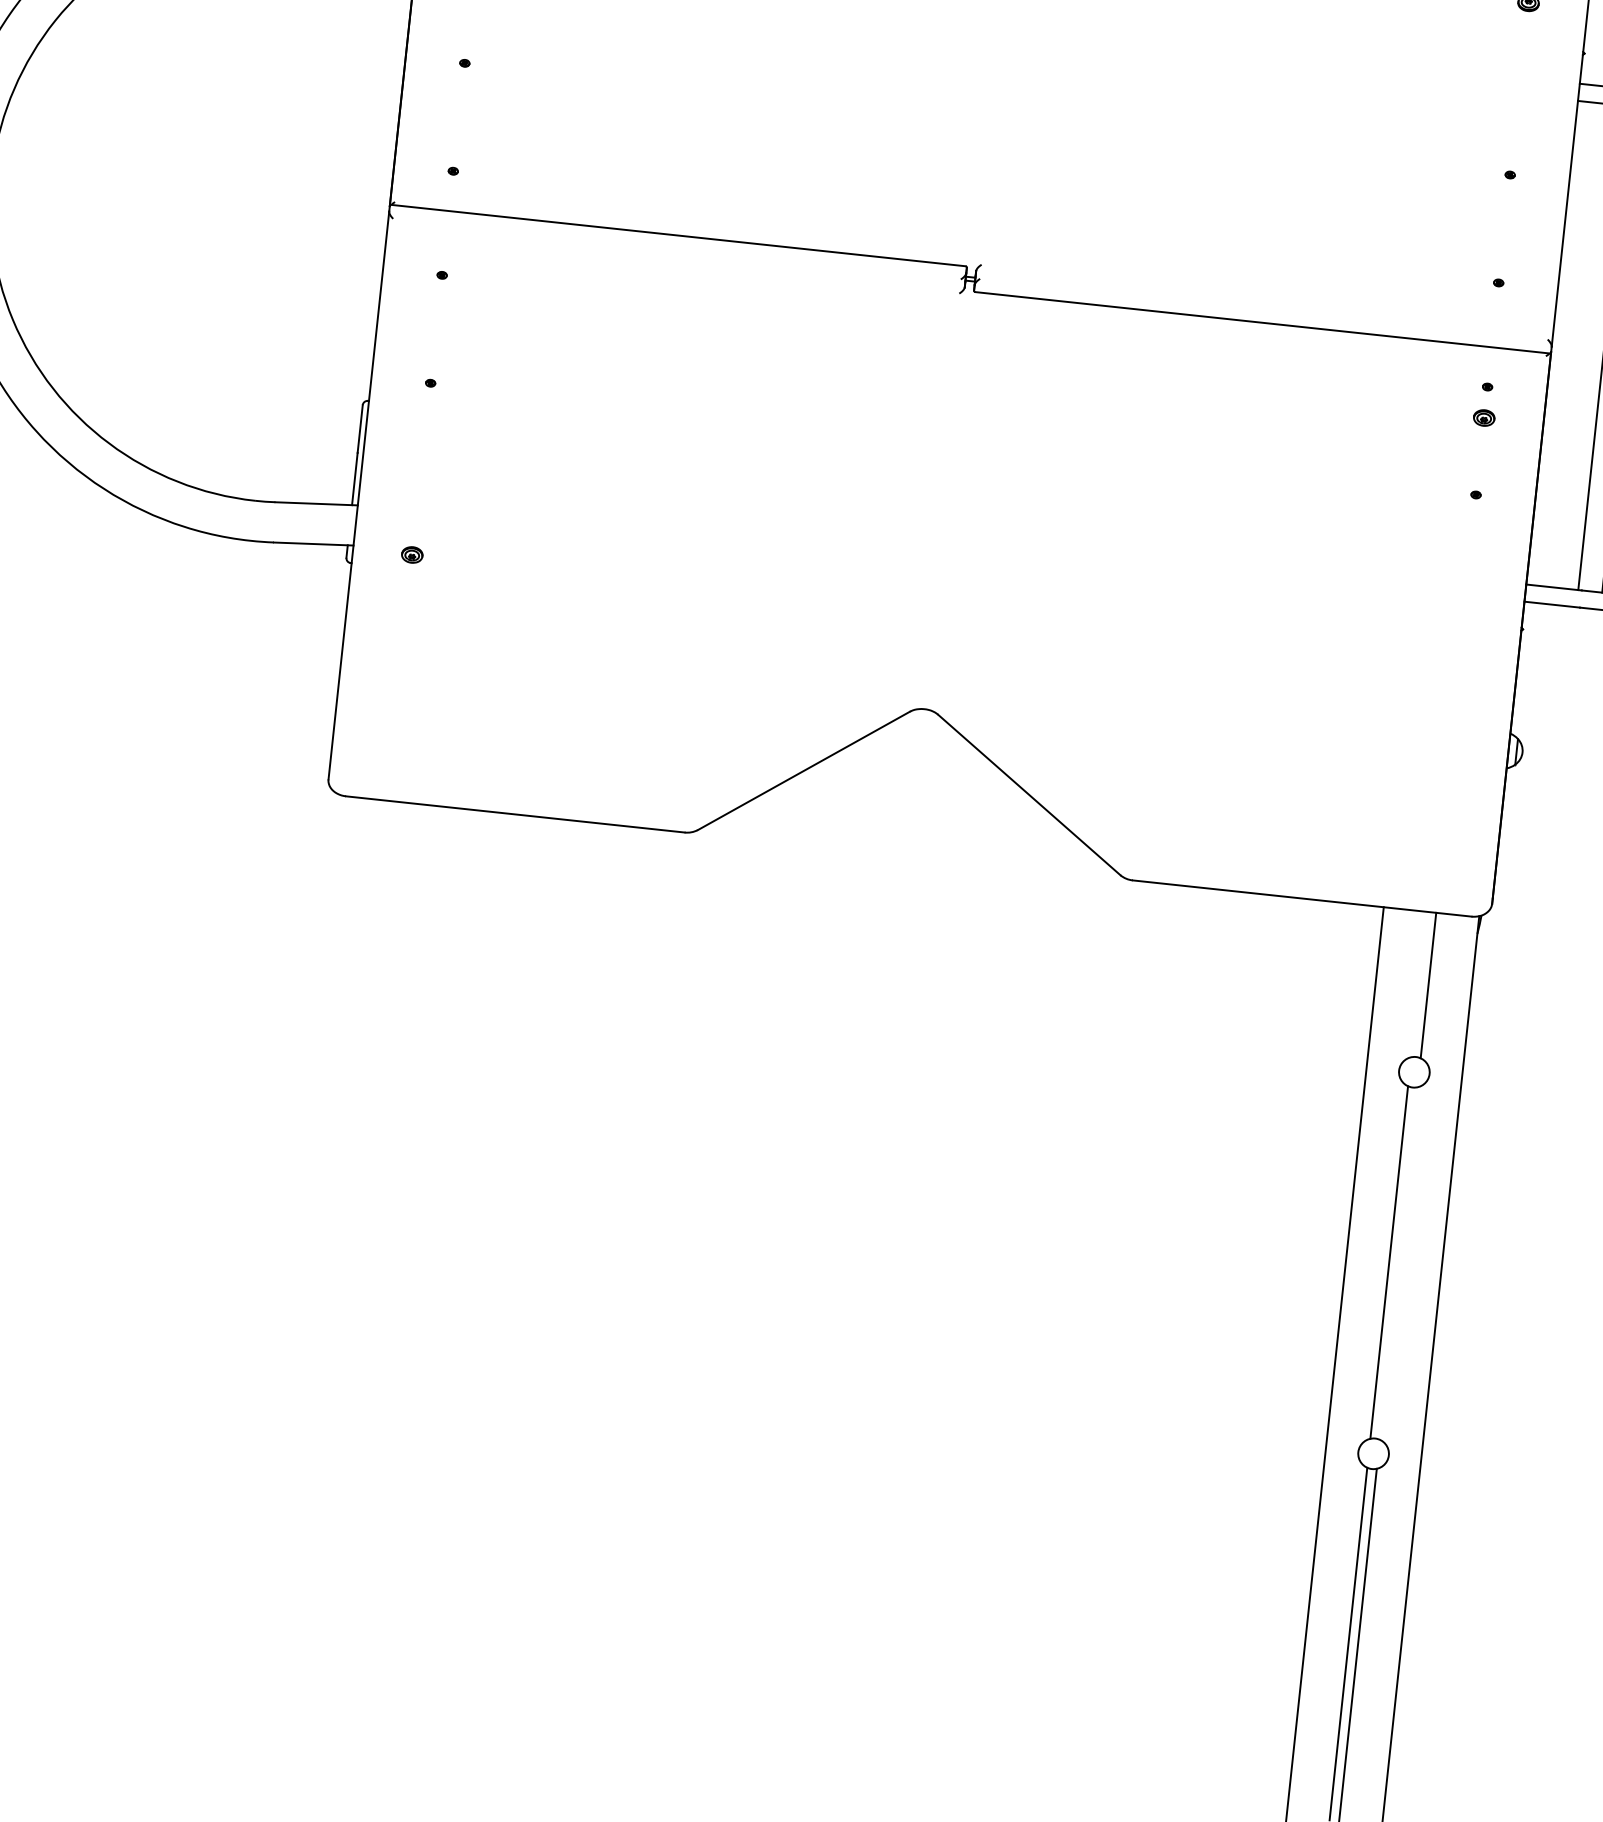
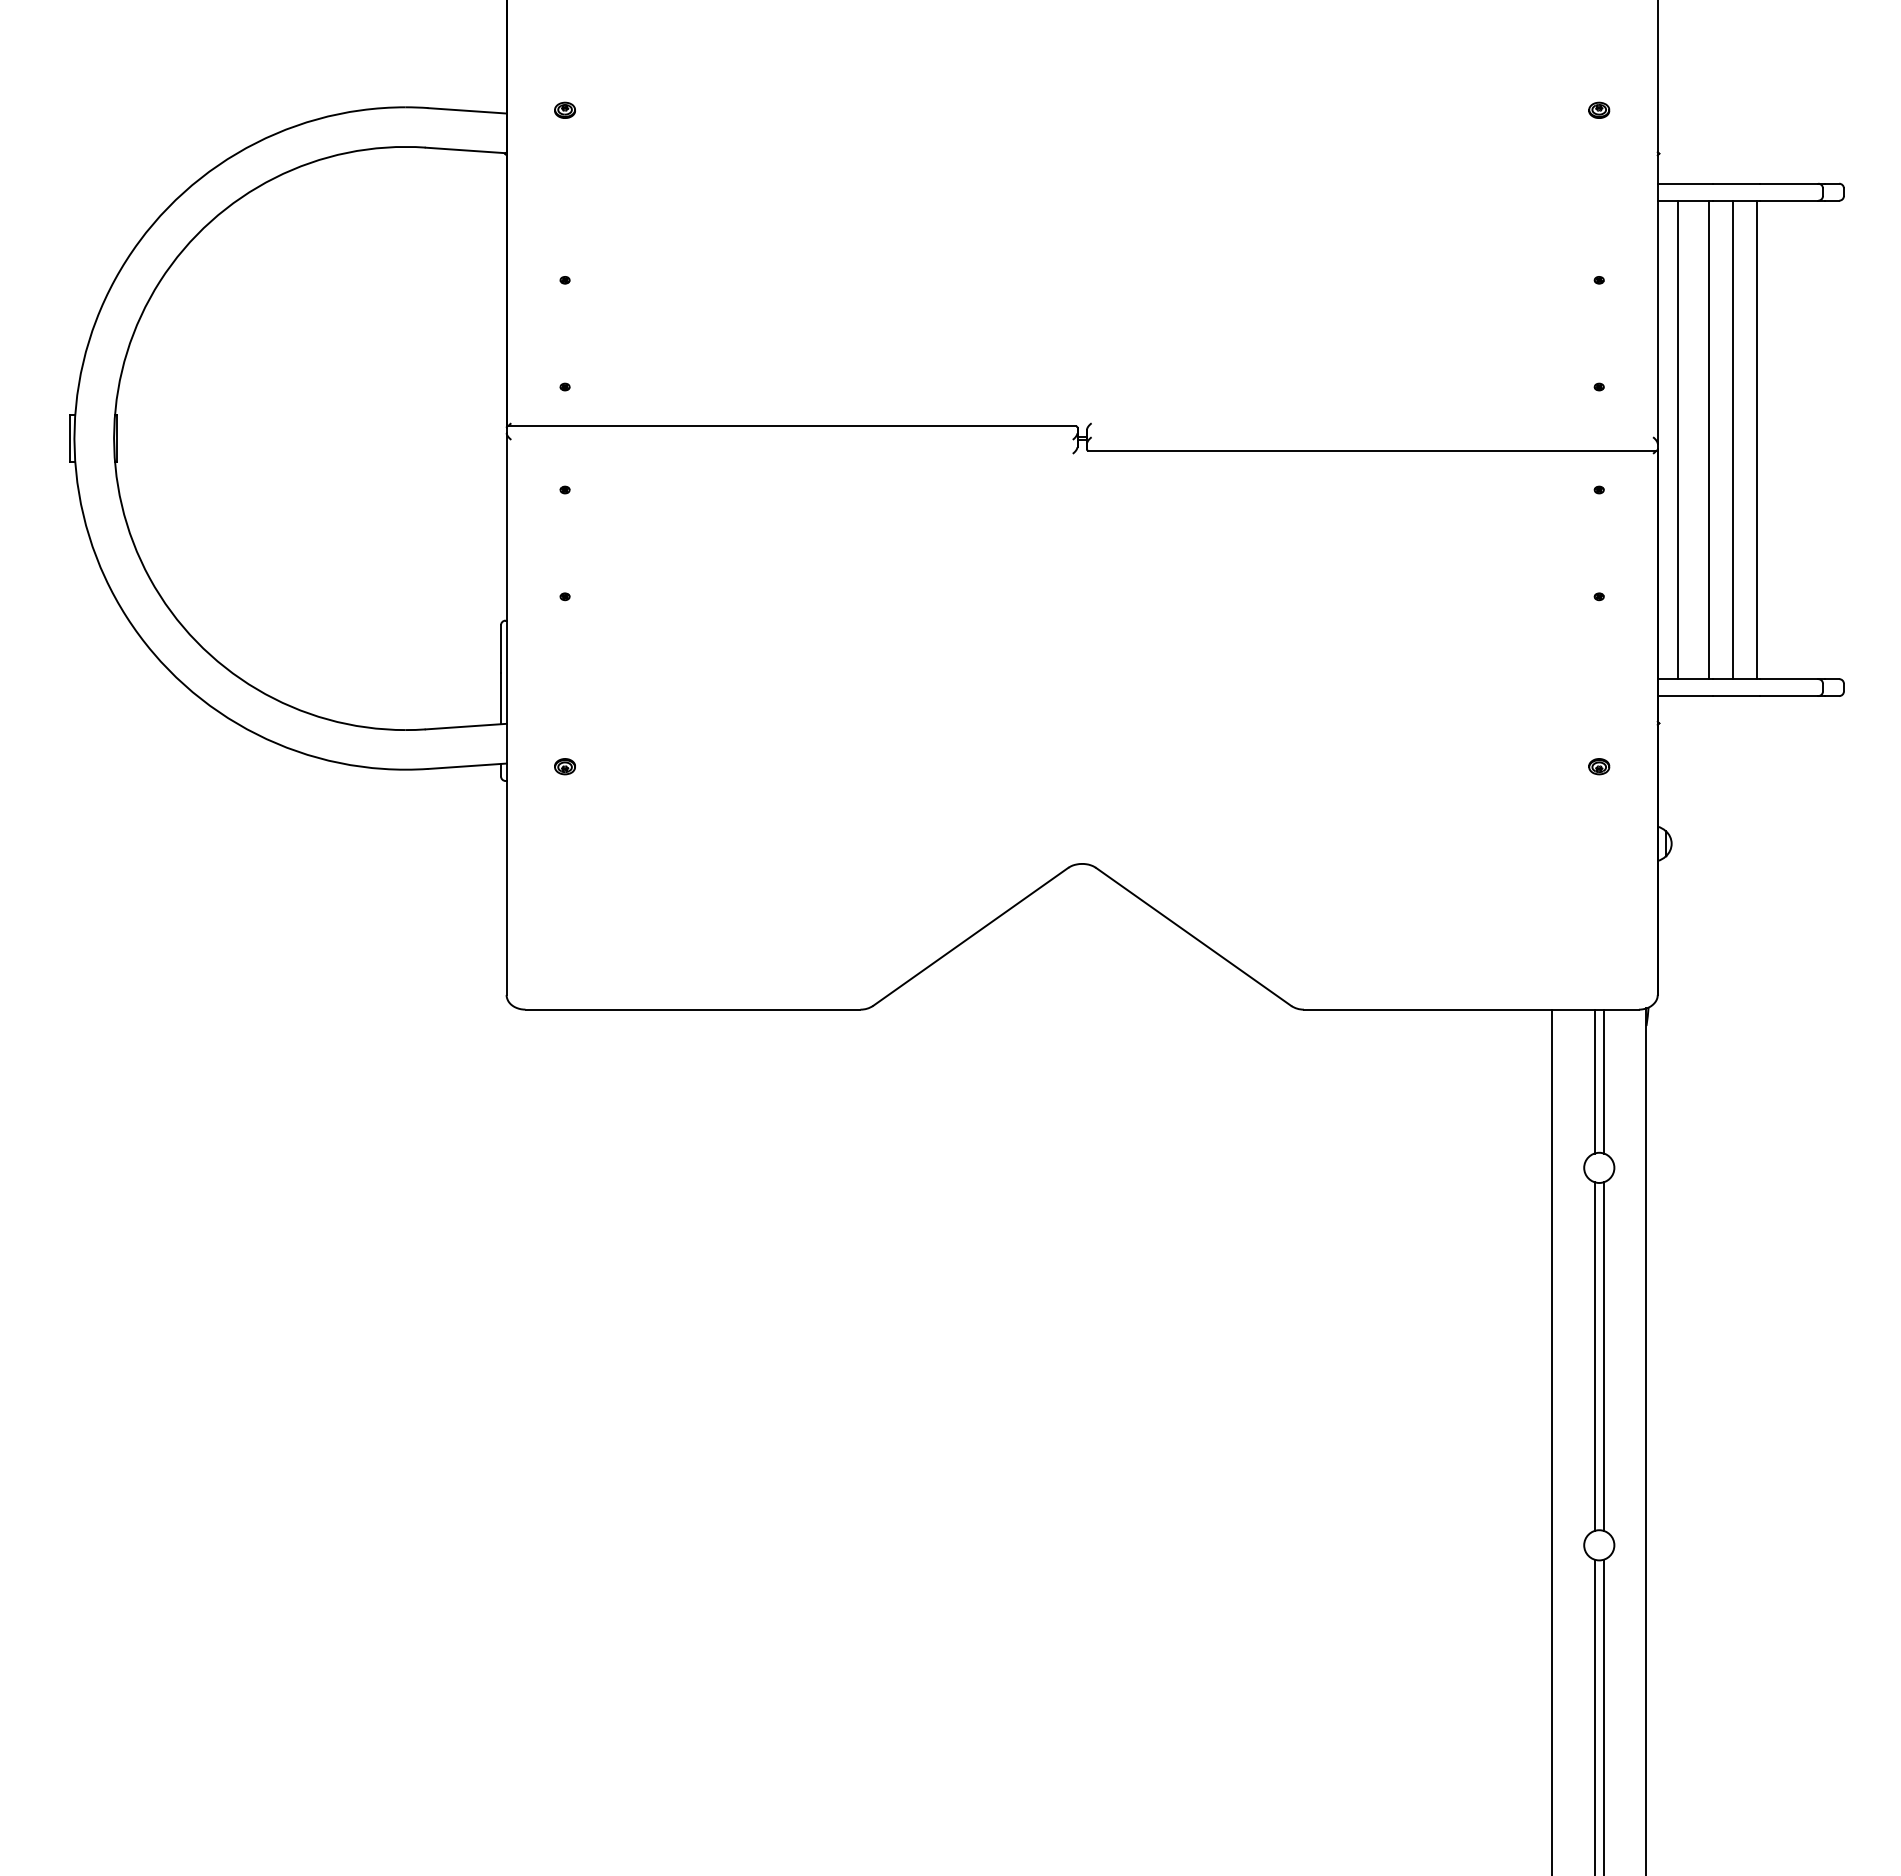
line: (1572, 344) -> (1677, 439), added
part: (1484, 417) -> (1599, 766), moved
line: (1418, 984) -> (1594, 1081), added
line: (1399, 1263) -> (1604, 1356), added

